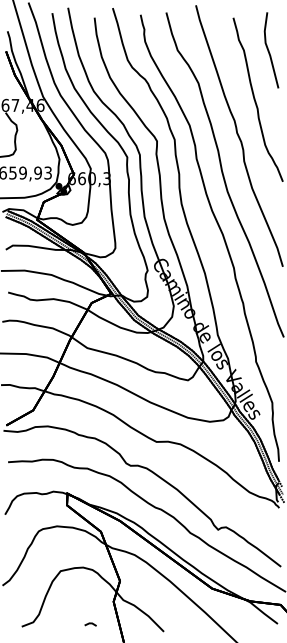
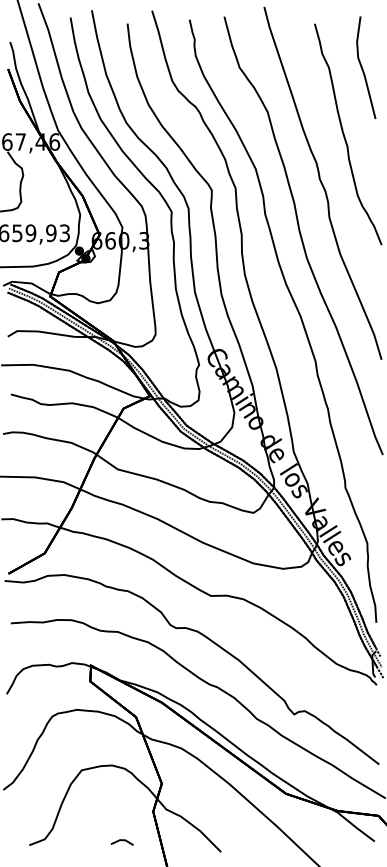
part: (90, 624) -> (121, 842), size x1.4

